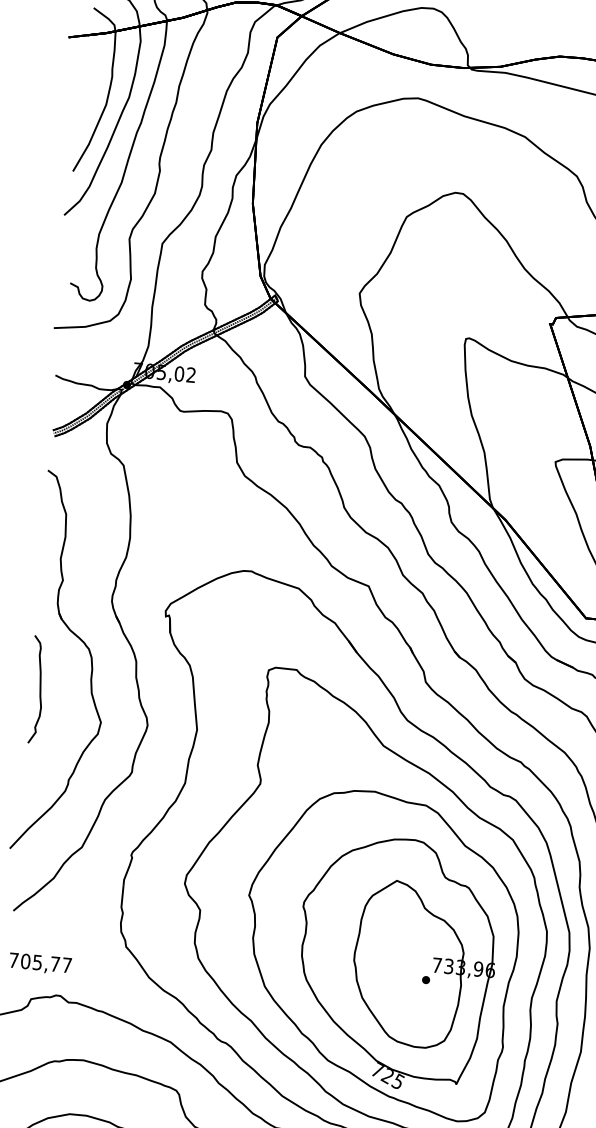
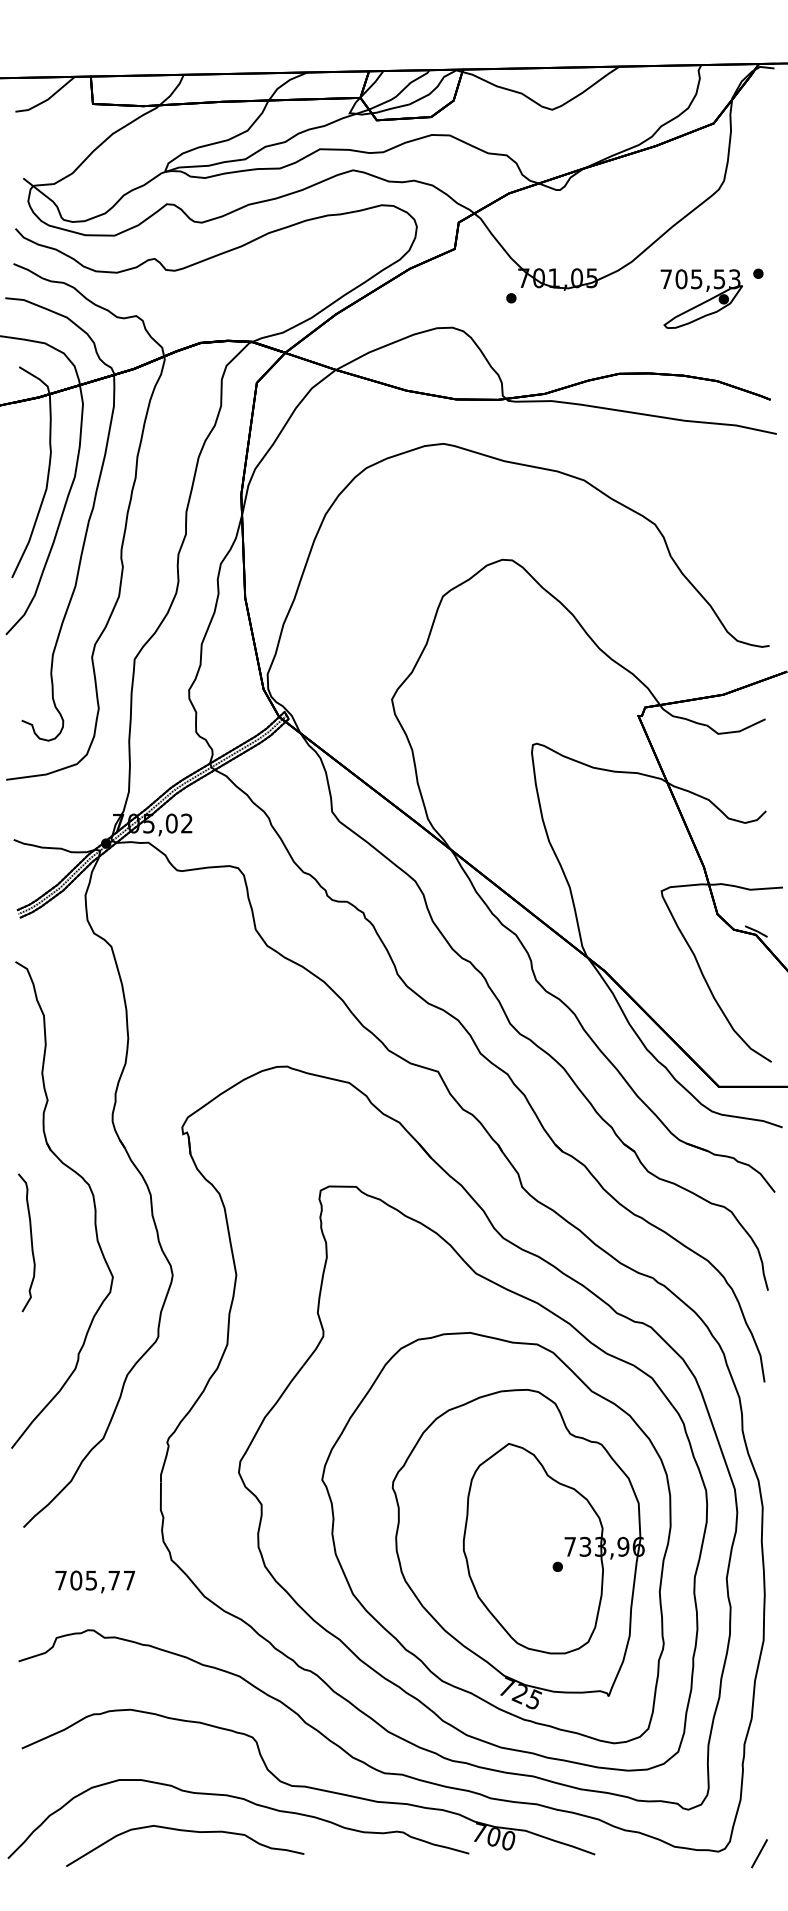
text: (40, 963) -> (95, 1581), moved

